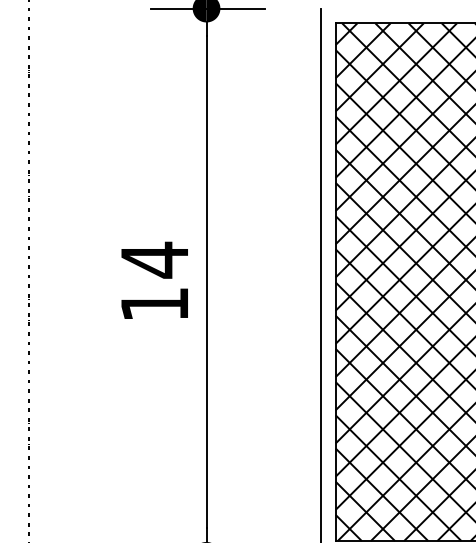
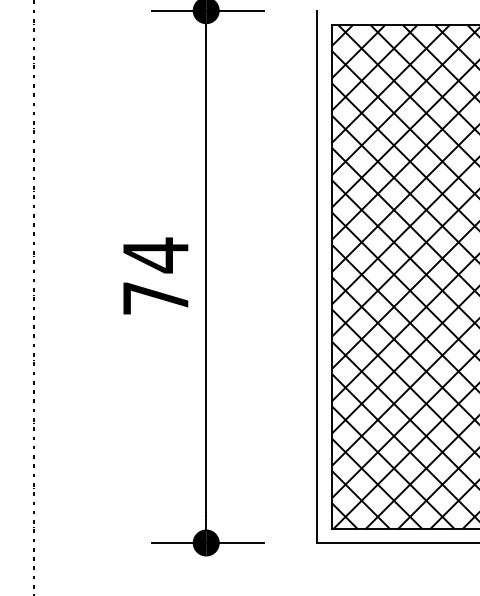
text: (154, 304) -> (155, 298), 14 -> 74

